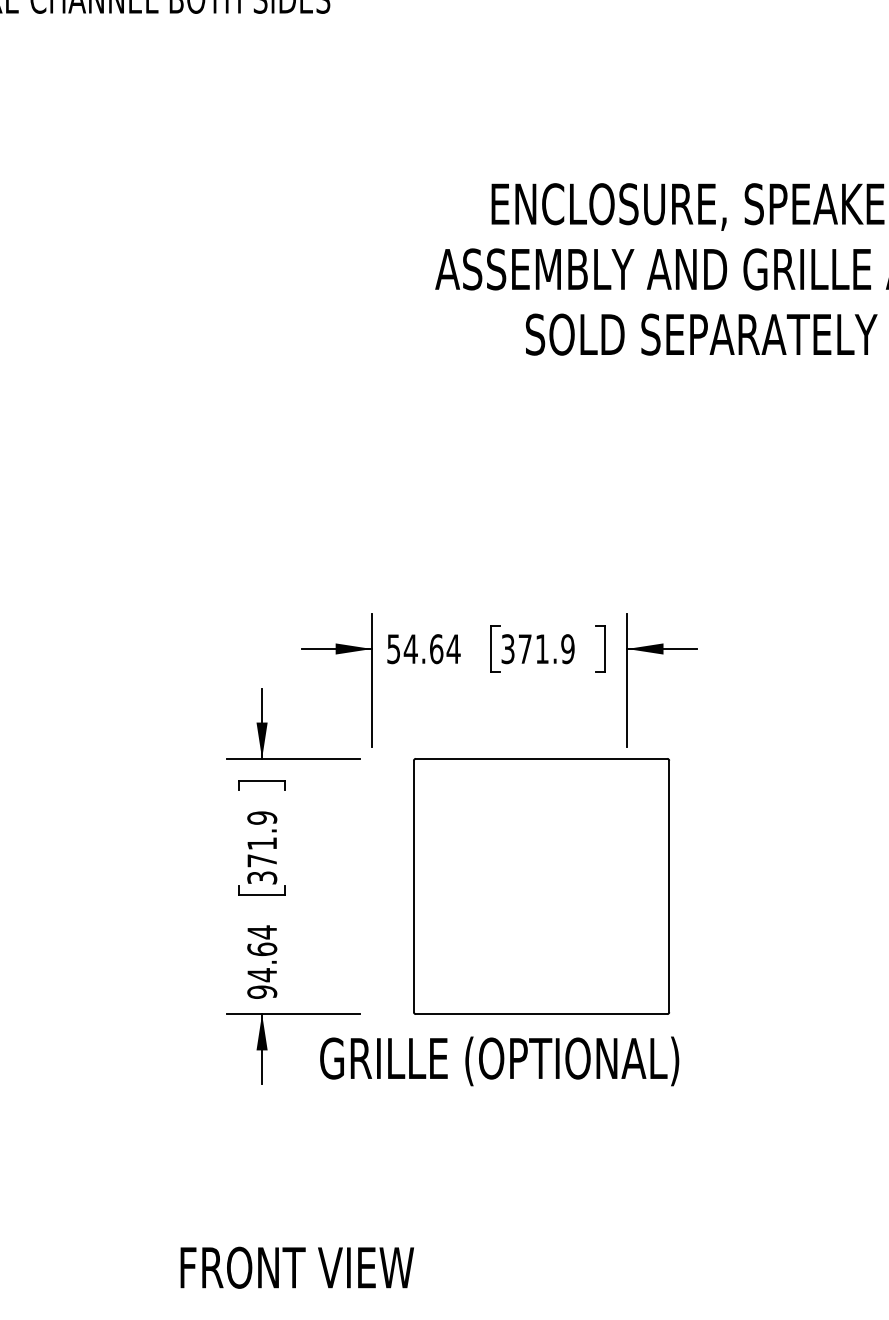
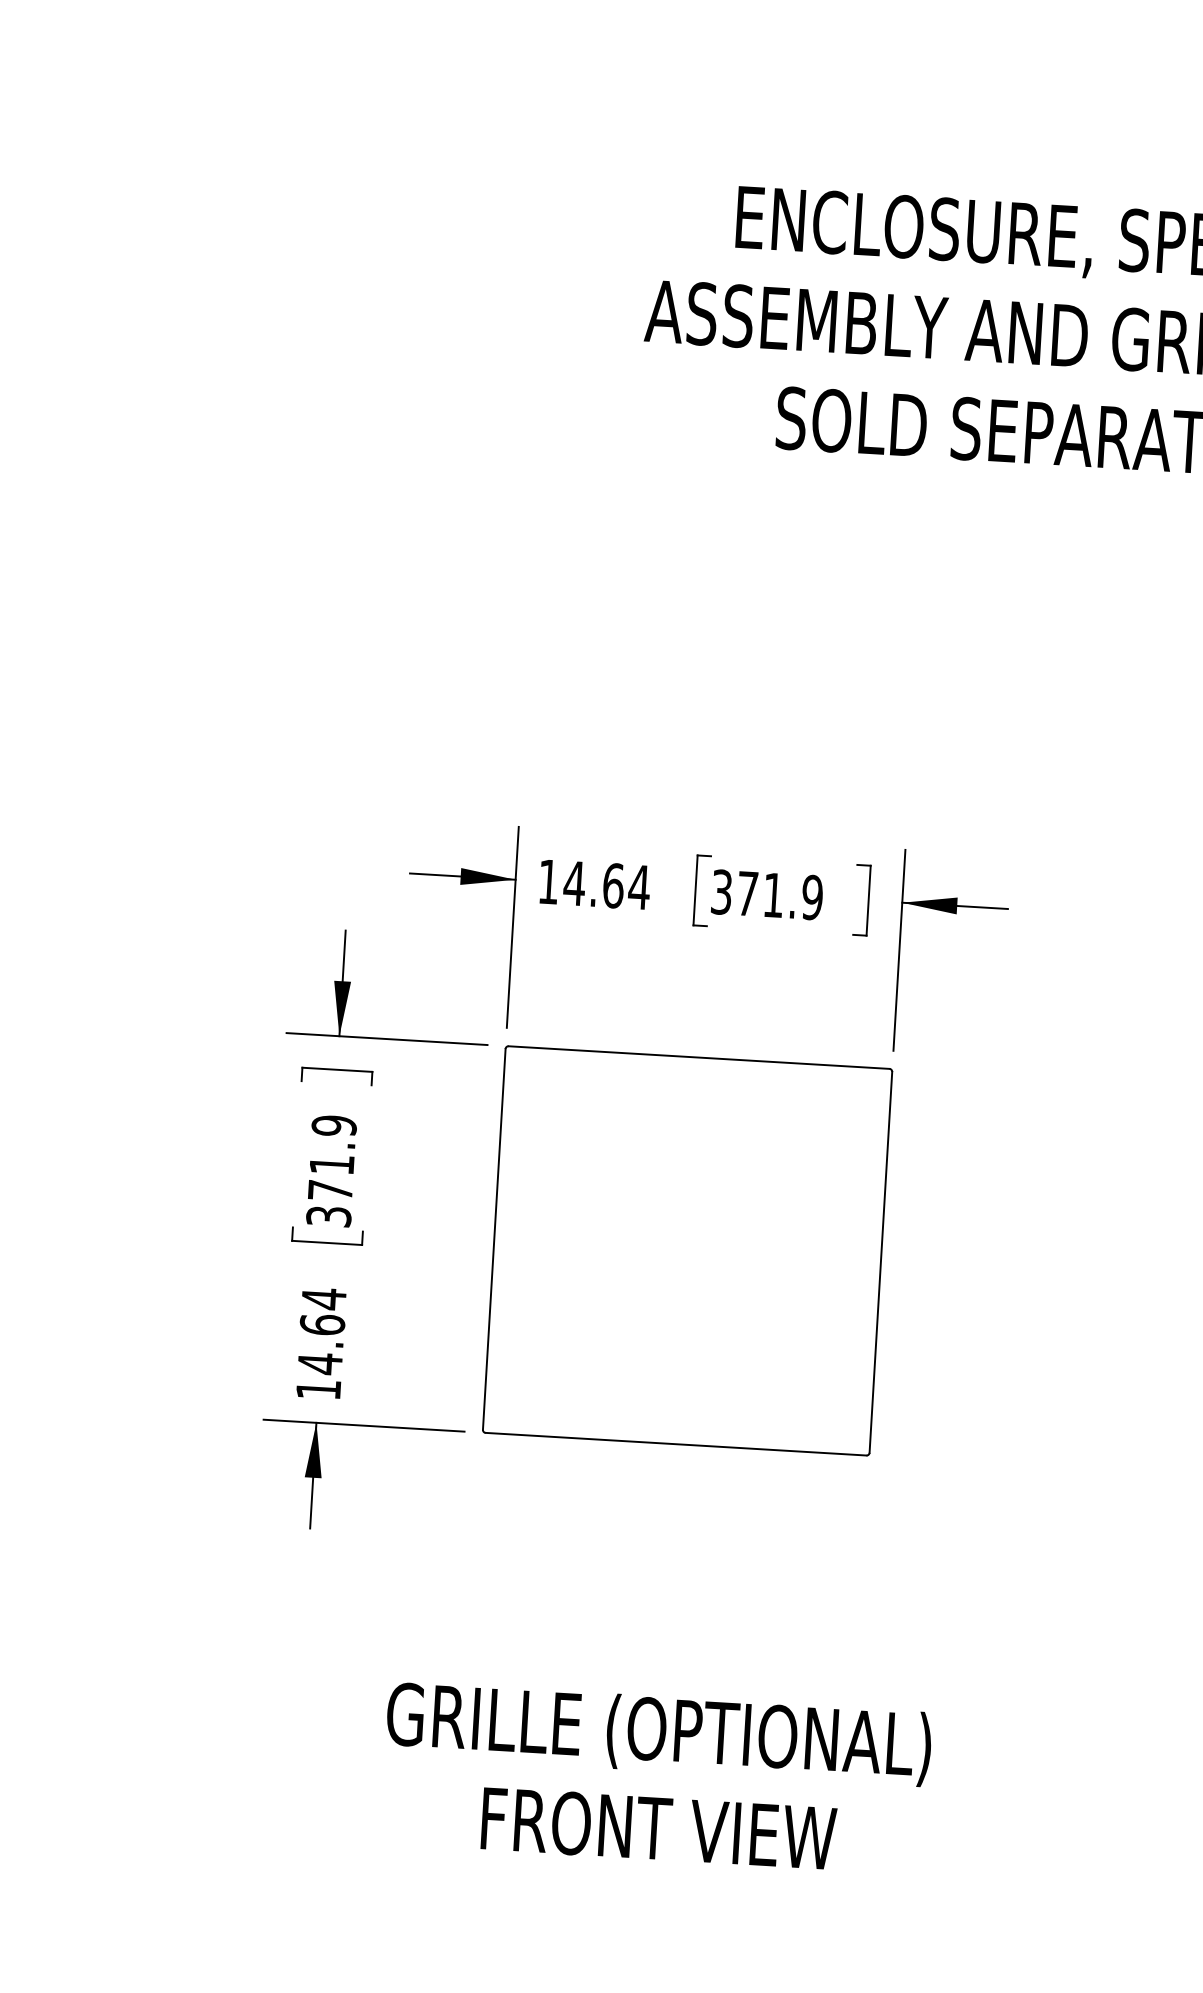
text: (393, 649) -> (548, 882), 54.64 -> 14.64
part: (541, 886) -> (687, 1250), moved
text: (262, 991) -> (319, 1388), 94.64 -> 14.64
text: (499, 1061) -> (658, 1734), moved
text: (296, 1267) -> (657, 1828), moved

